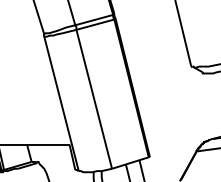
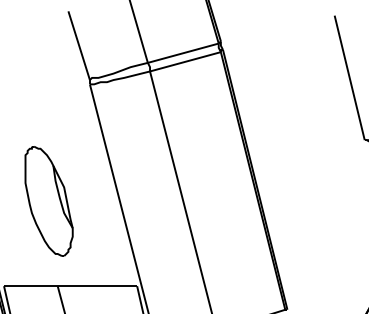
part: (22, 99) -> (49, 201), added

